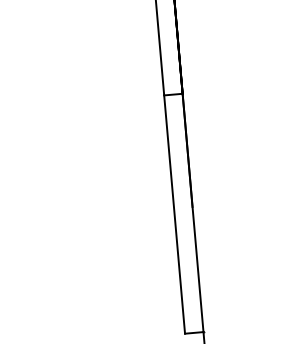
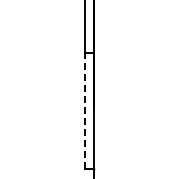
line: (174, 213) -> (84, 110), solid -> dashed

